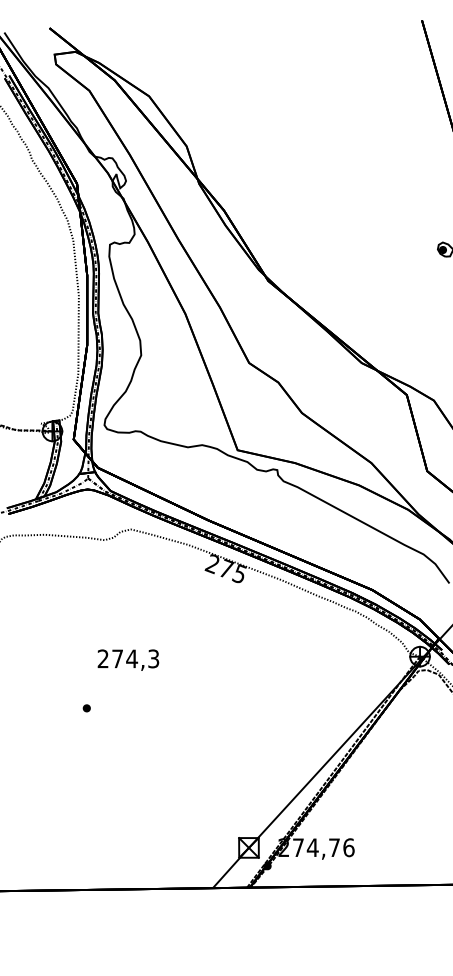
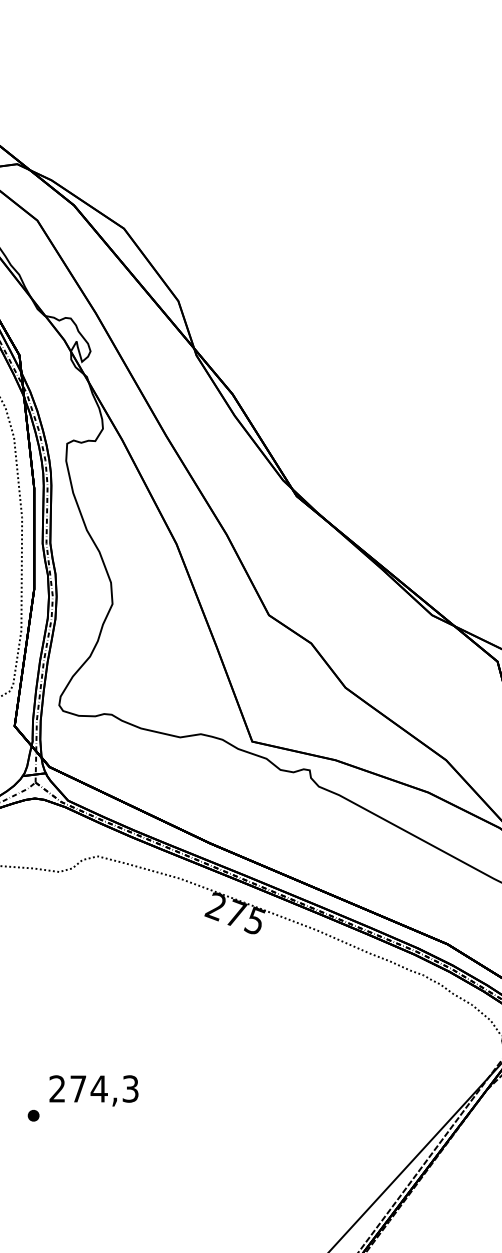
text: (128, 659) -> (94, 1089), moved

